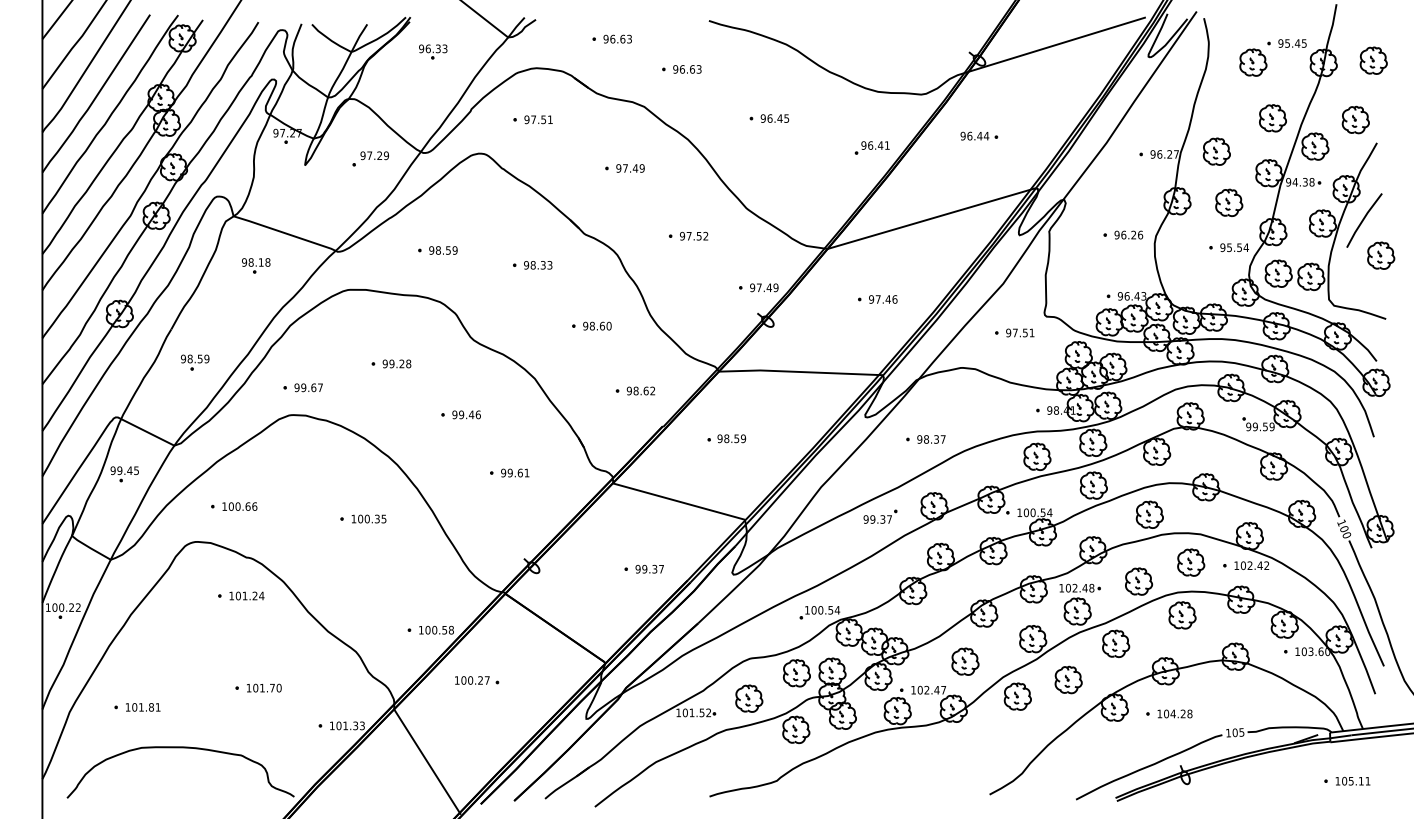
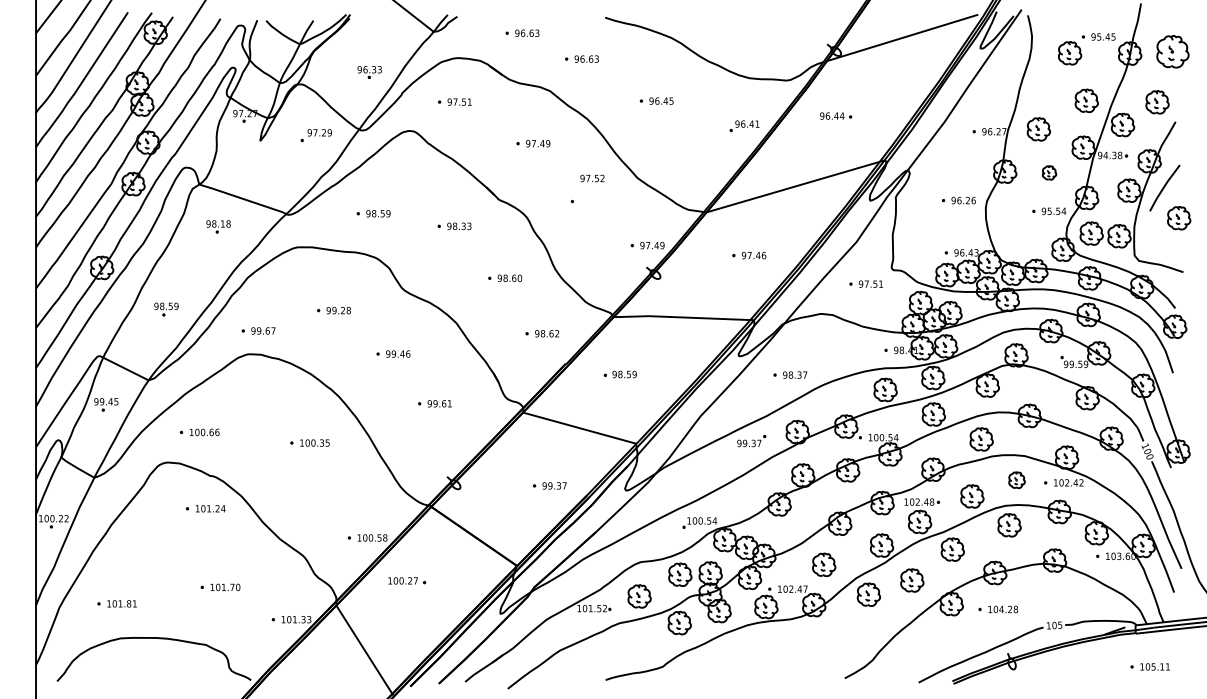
part: (433, 51) -> (369, 71), moved
part: (1373, 60) -> (1172, 51), size x1.4
part: (1229, 202) -> (1049, 172), size x0.6
text: (694, 235) -> (592, 177), moved
part: (1191, 562) -> (1017, 480), size x0.7

